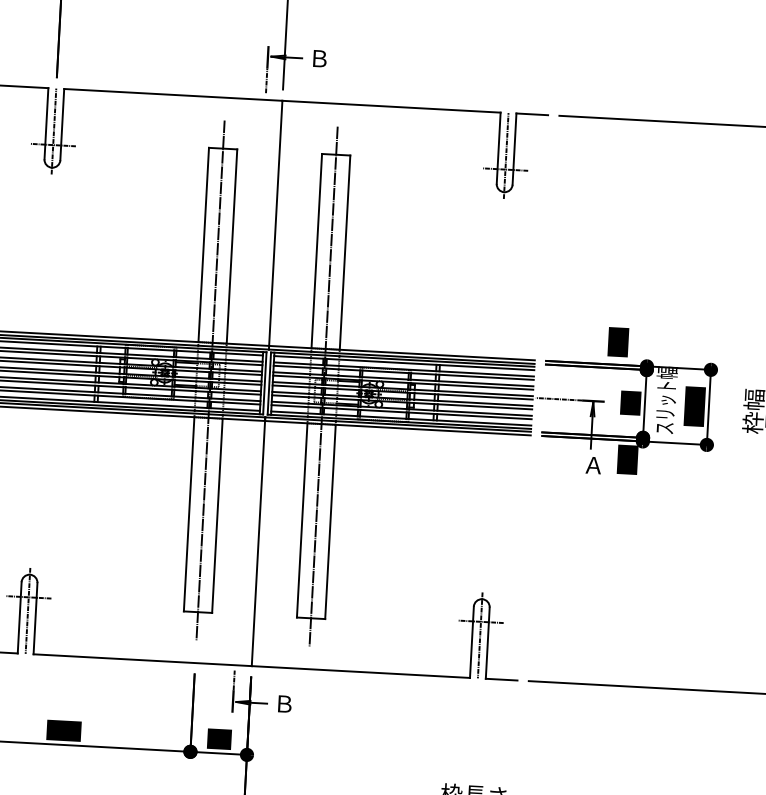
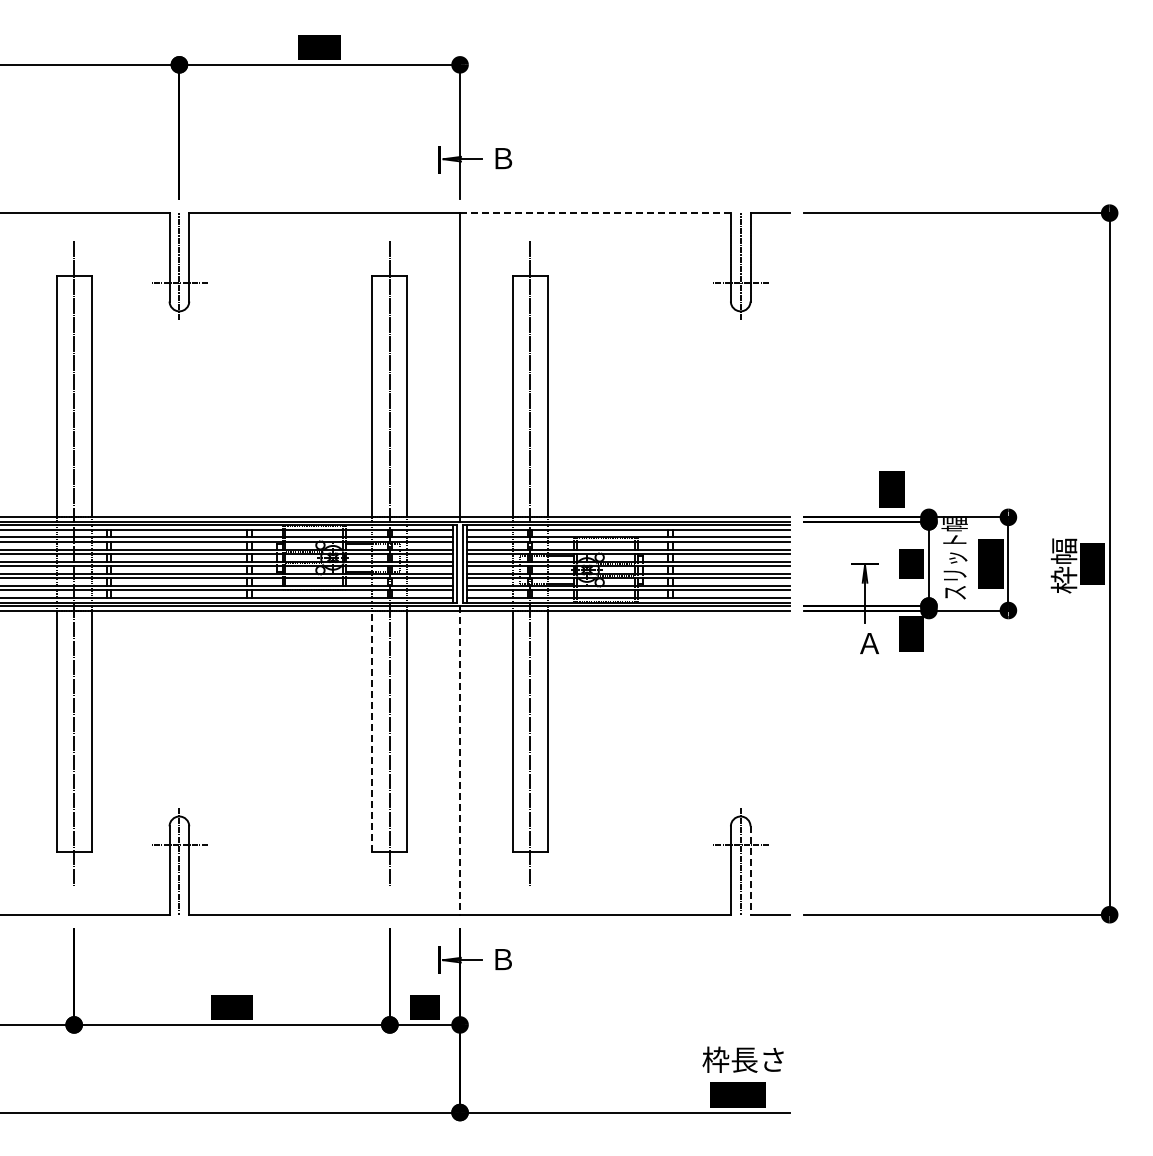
line: (266, 80) -> (439, 189), removed
line: (390, 106) -> (594, 213), solid -> dashed
line: (559, 398) -> (822, 563), removed
line: (189, 514) -> (372, 731), solid -> dashed
line: (258, 541) -> (460, 760), solid -> dashed
line: (487, 643) -> (750, 871), solid -> dashed
line: (234, 680) -> (439, 933), removed

